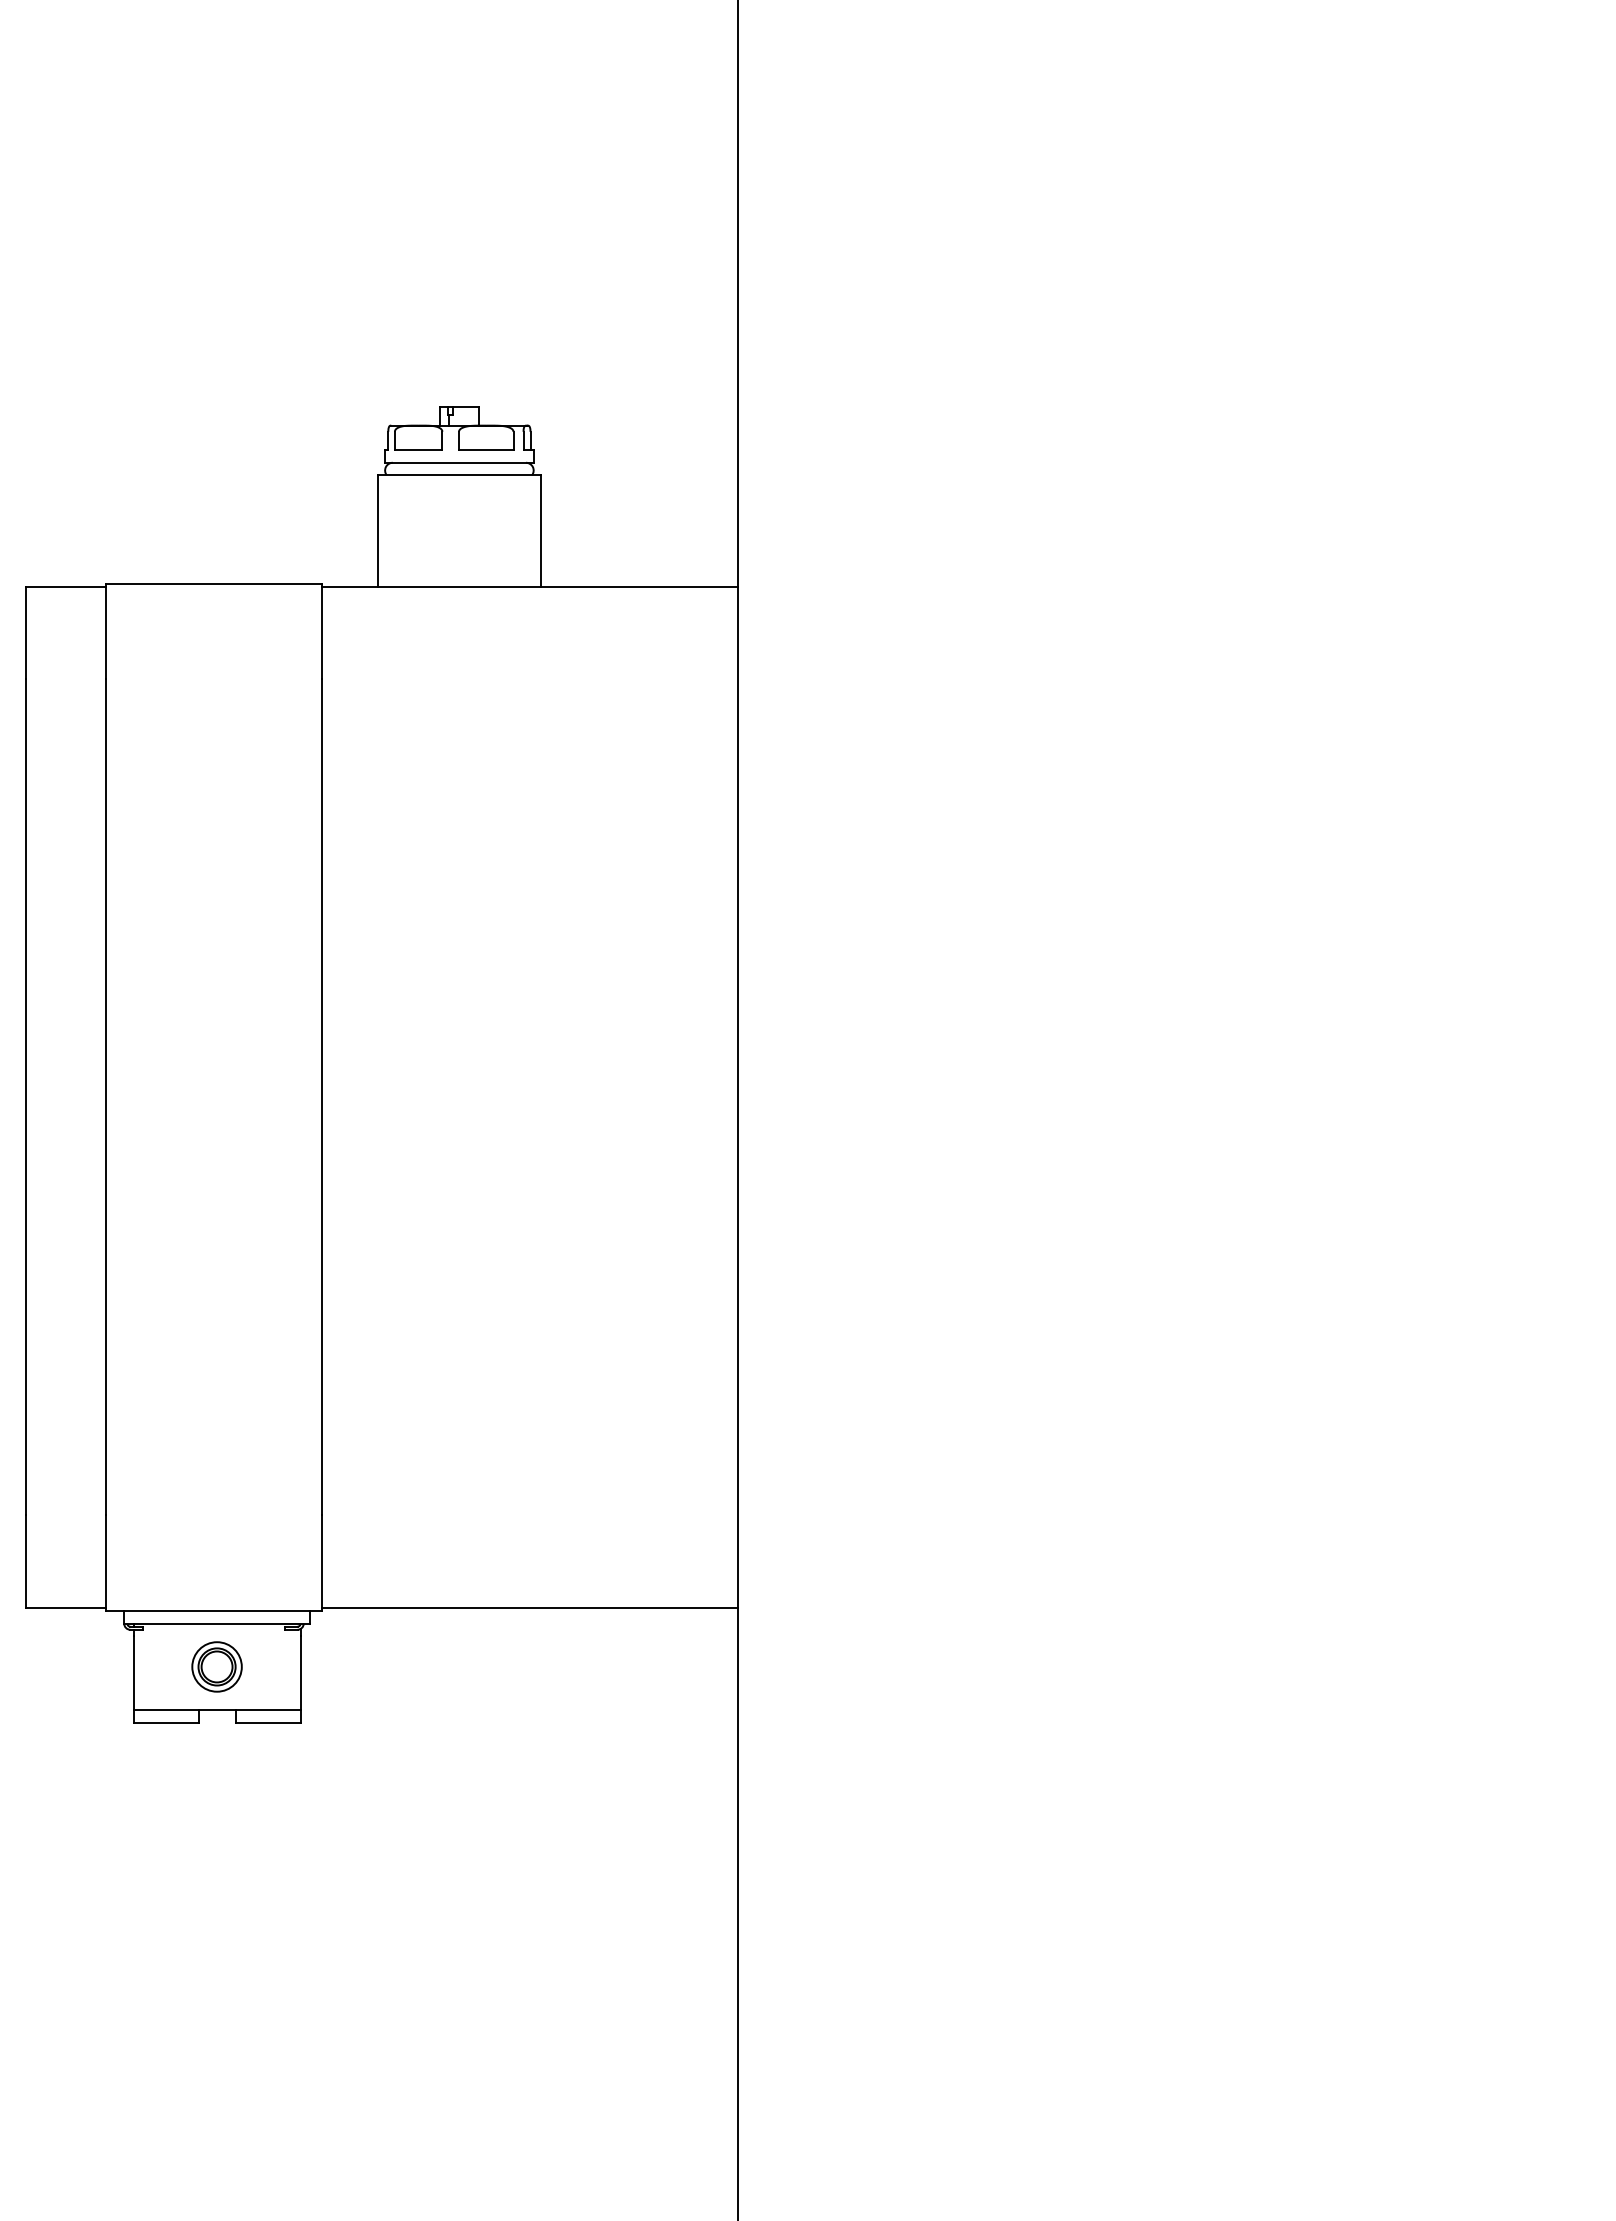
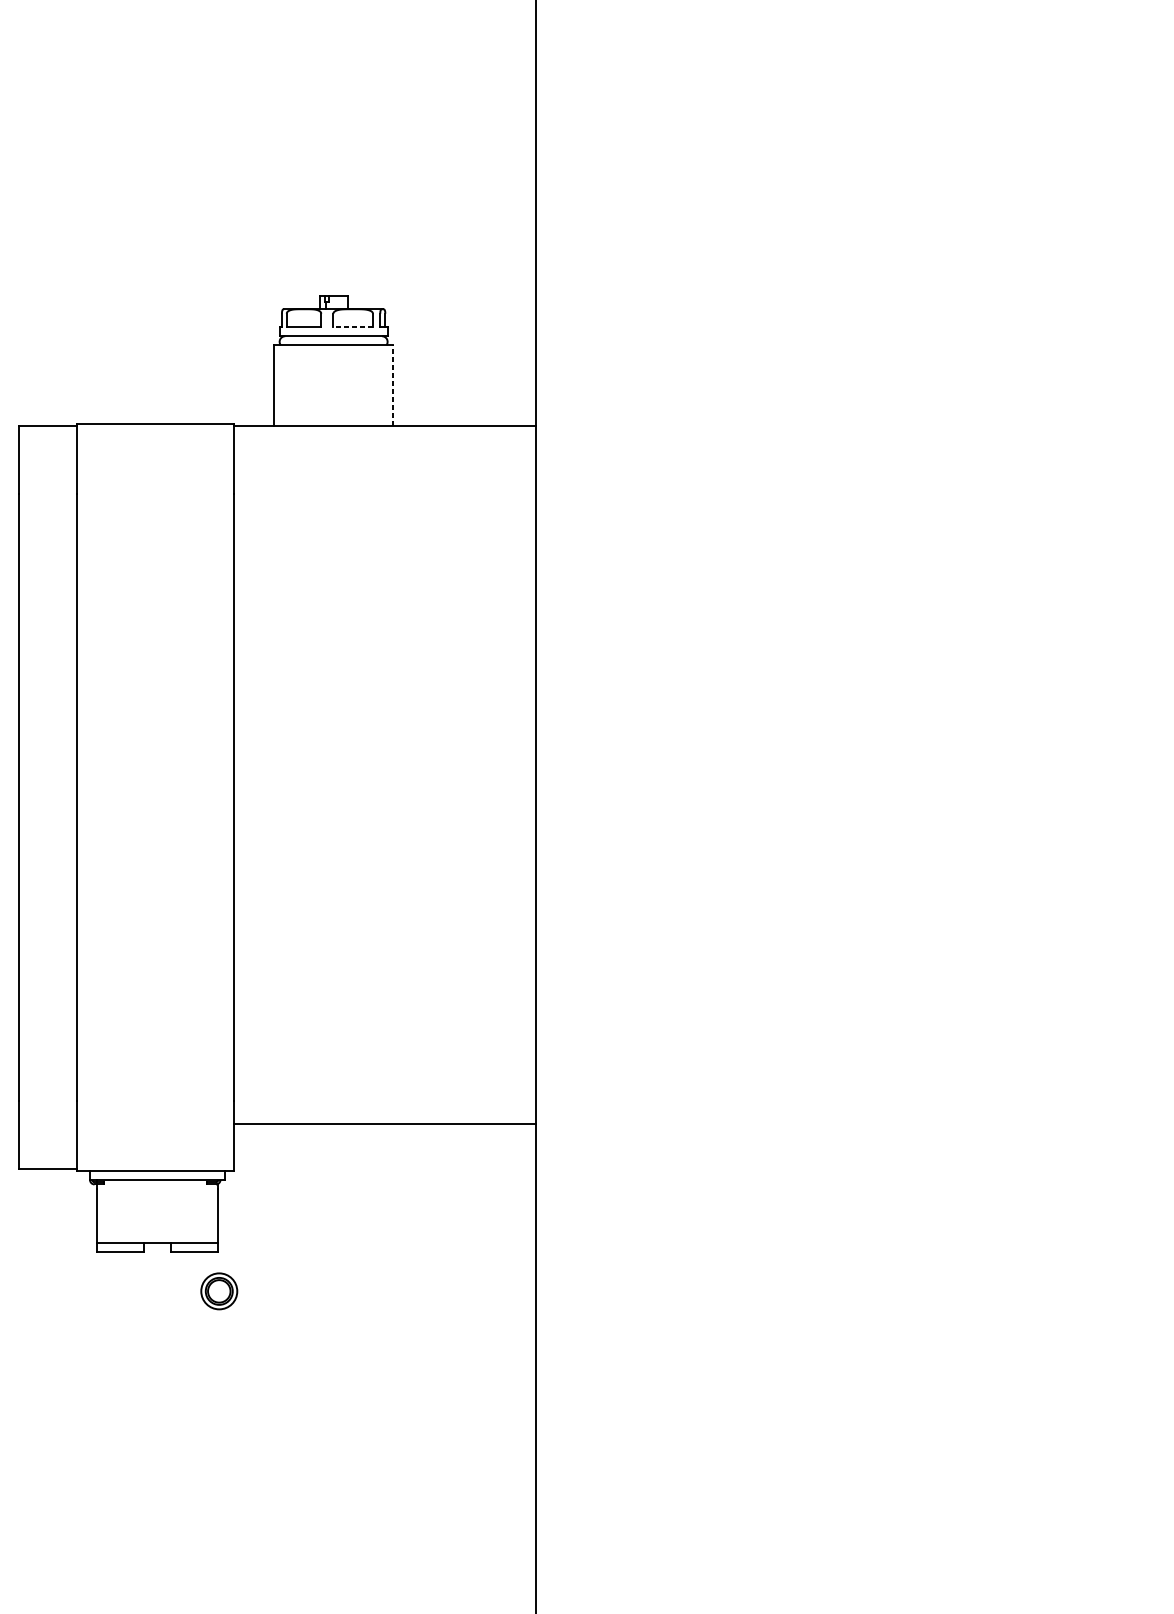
line: (485, 450) -> (352, 327), solid -> dashed
line: (541, 530) -> (393, 385), solid -> dashed
line: (530, 1608) -> (385, 1123), moved
part: (216, 1666) -> (218, 1291), moved

